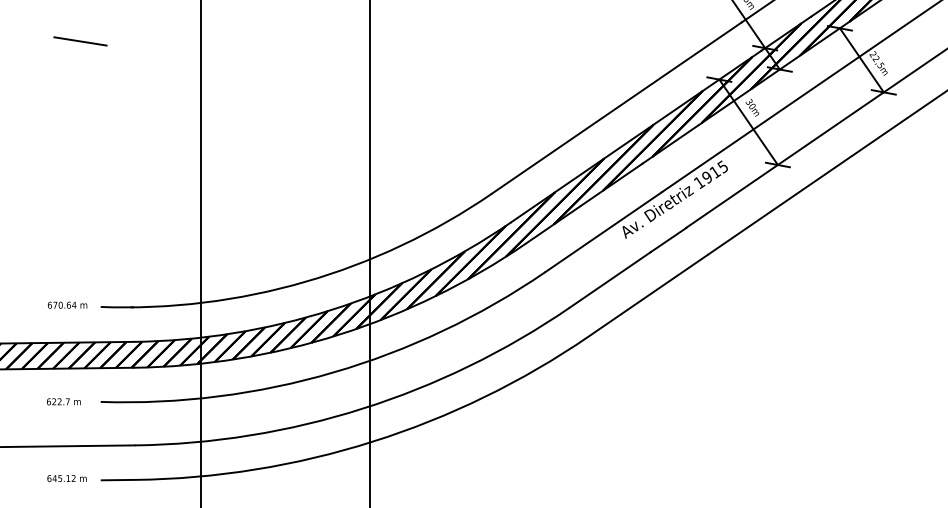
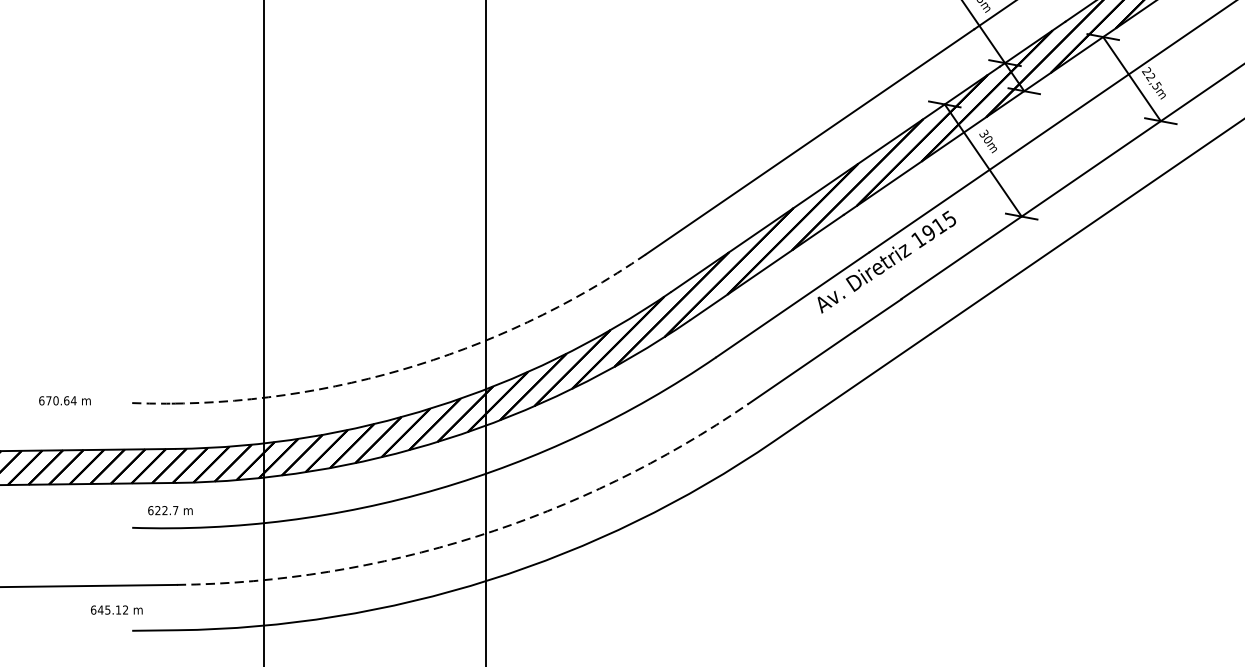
line: (80, 41) -> (105, 54), removed
arc: (305, 281) -> (401, 369), solid -> dashed
text: (67, 304) -> (64, 399), moved
text: (63, 401) -> (169, 510), moved
arc: (362, 408) -> (476, 536), solid -> dashed
text: (66, 478) -> (116, 610), moved

